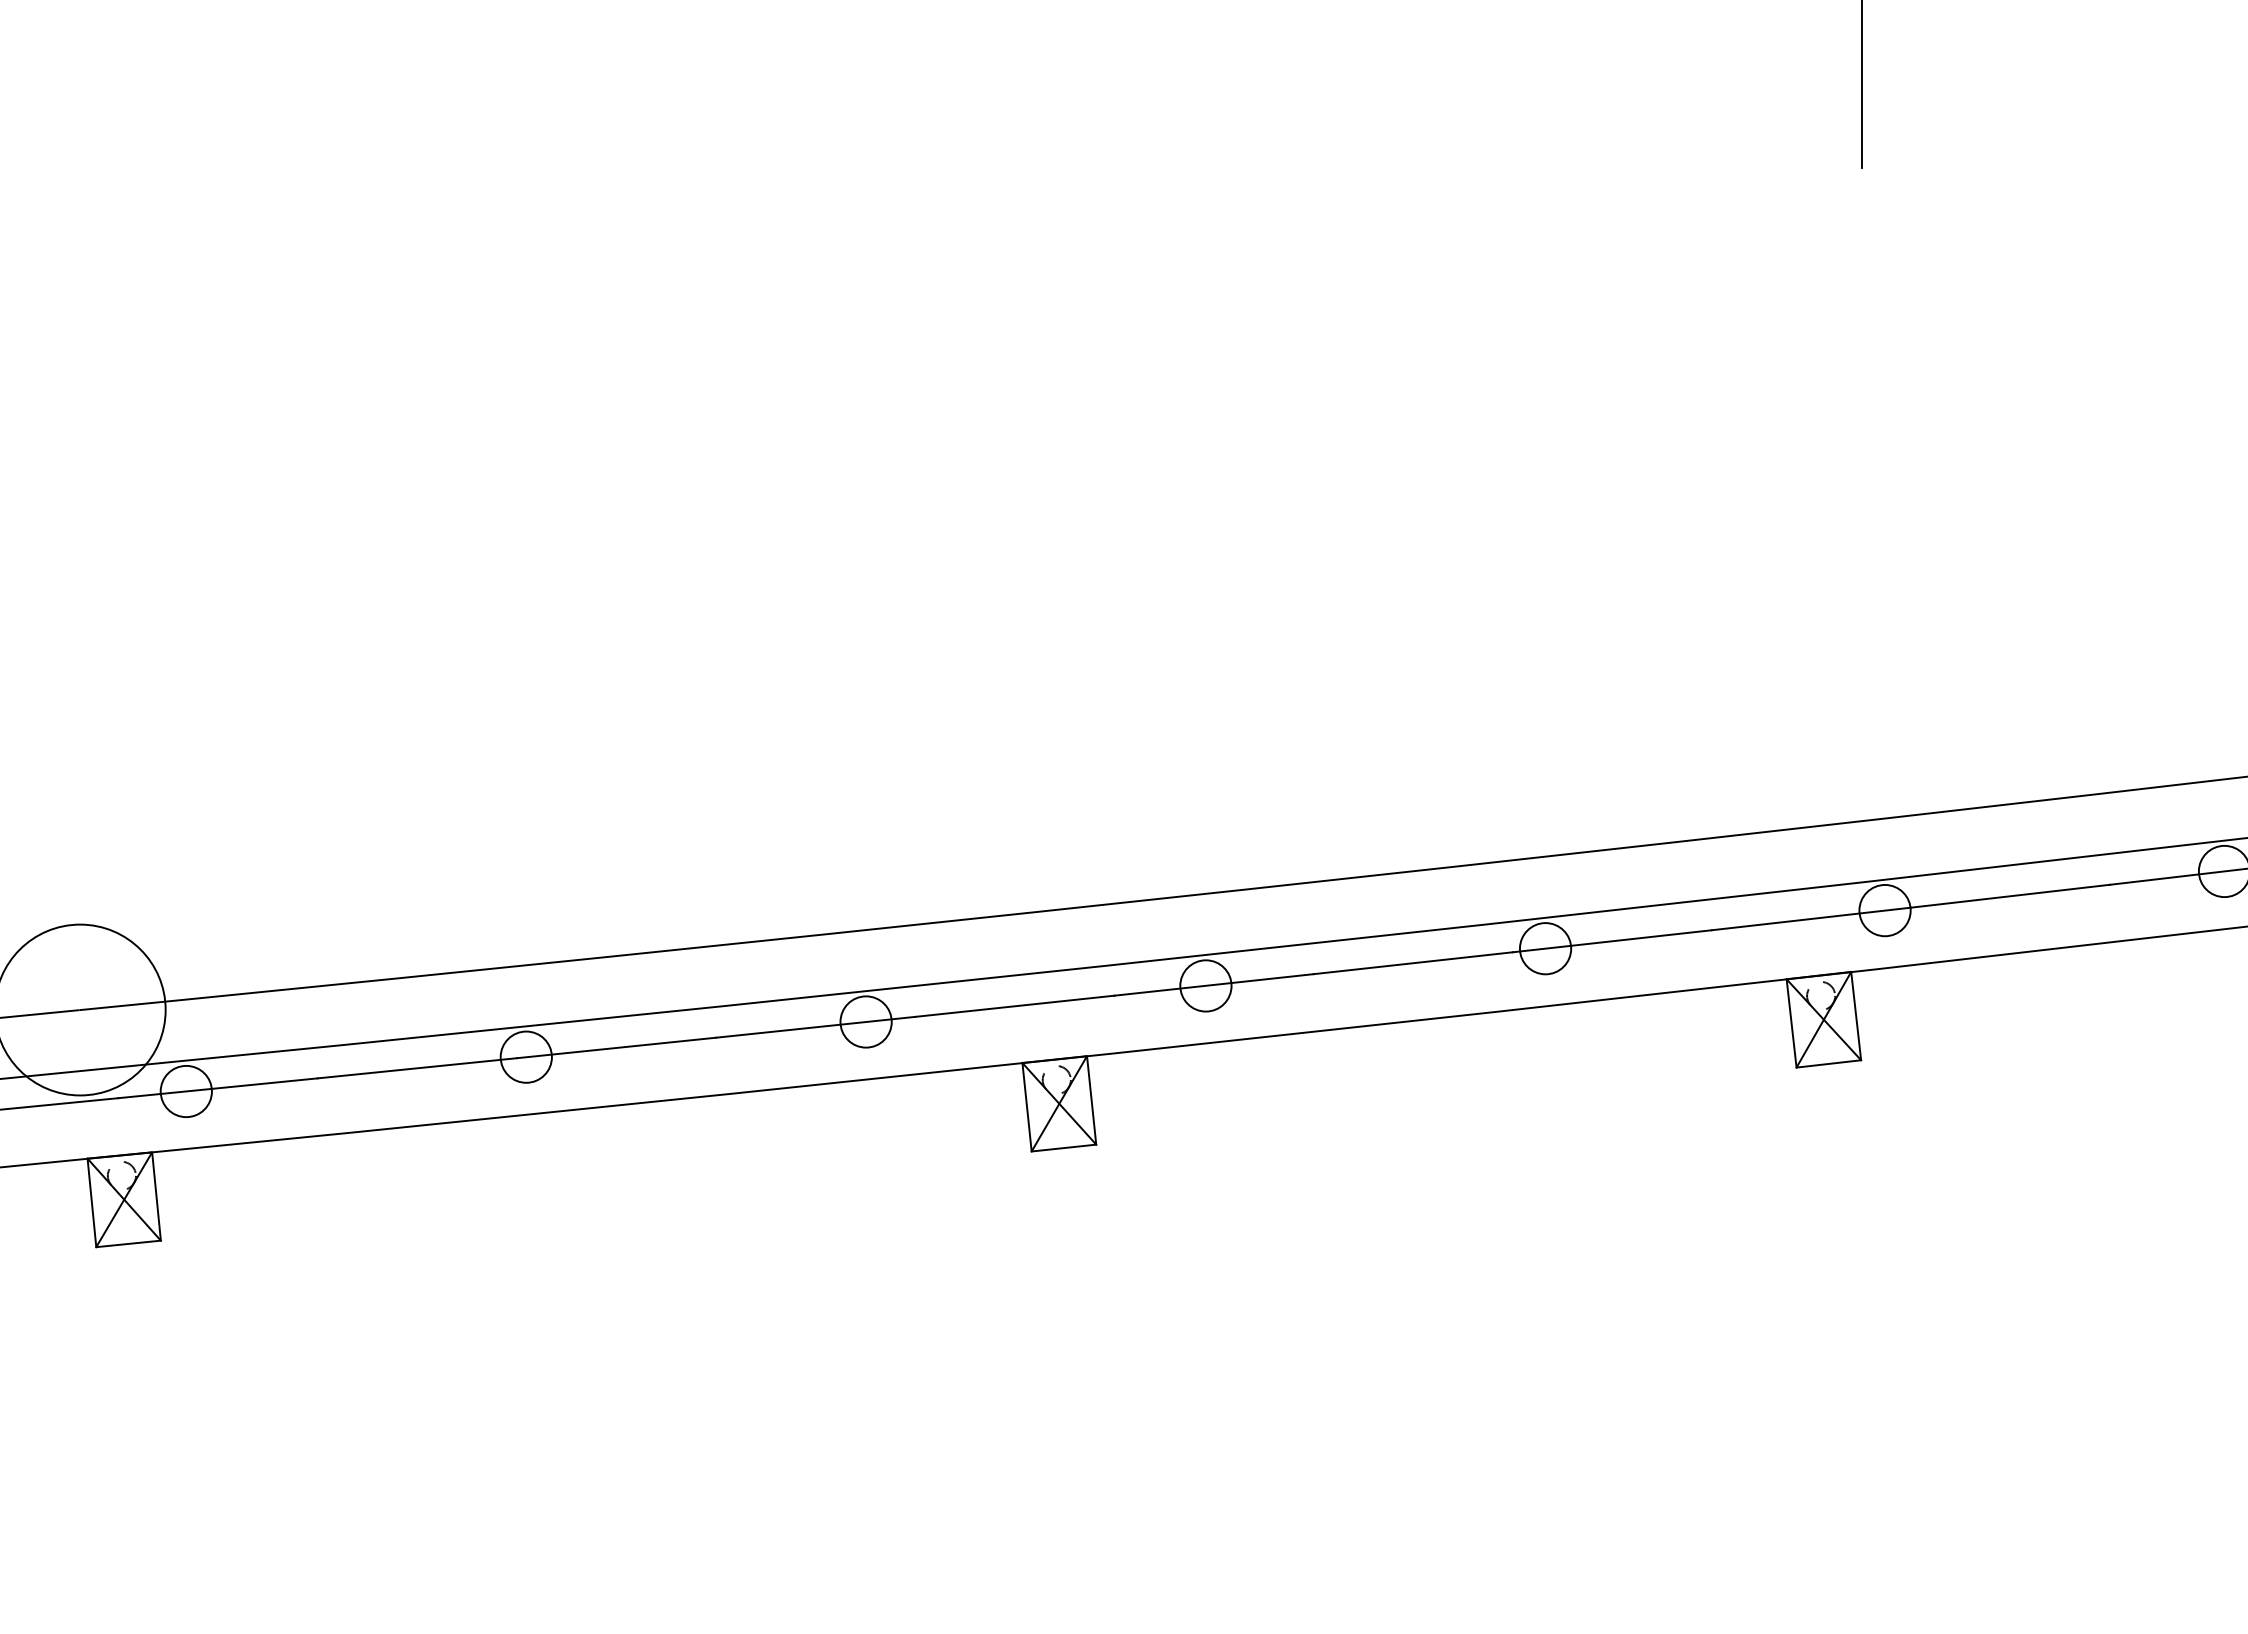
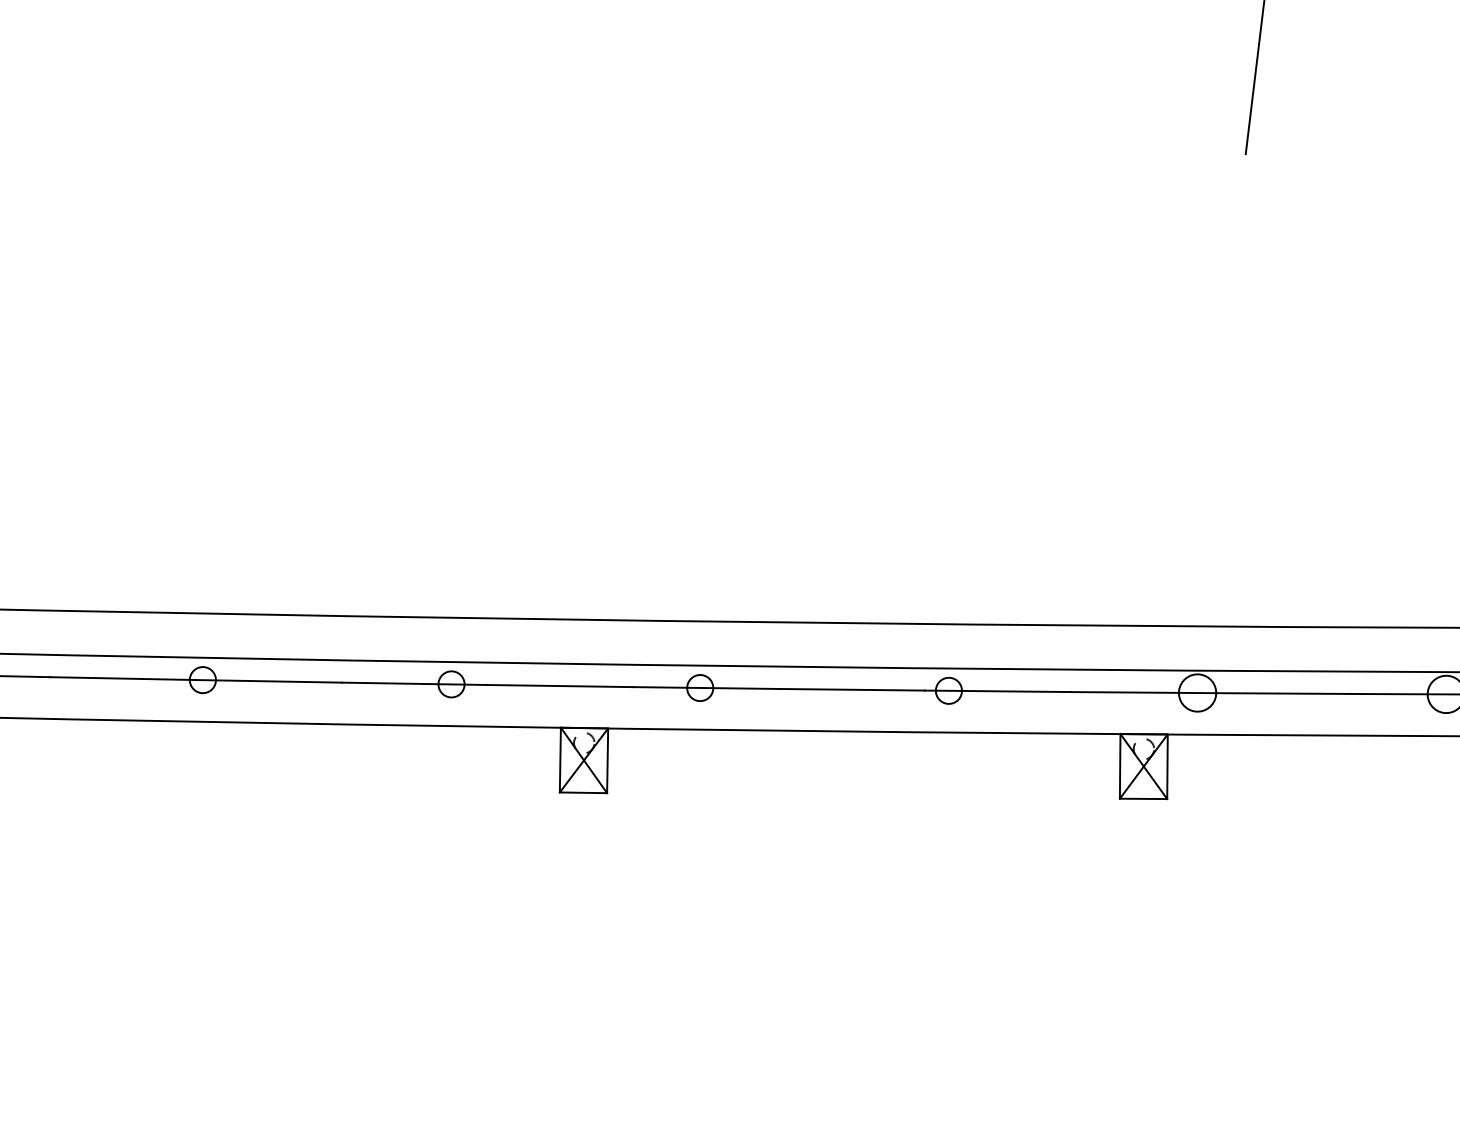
circle: (1545, 948) -> (948, 690), size x0.7
circle: (1205, 985) -> (699, 687), size x0.7
circle: (865, 1021) -> (451, 683), size x0.7
circle: (525, 1056) -> (202, 679), size x0.7

